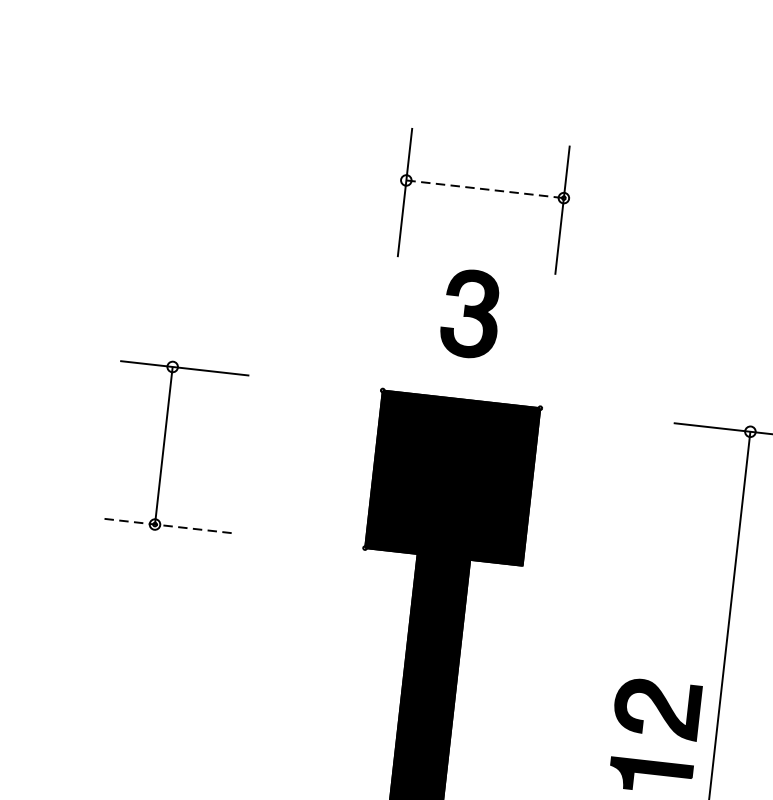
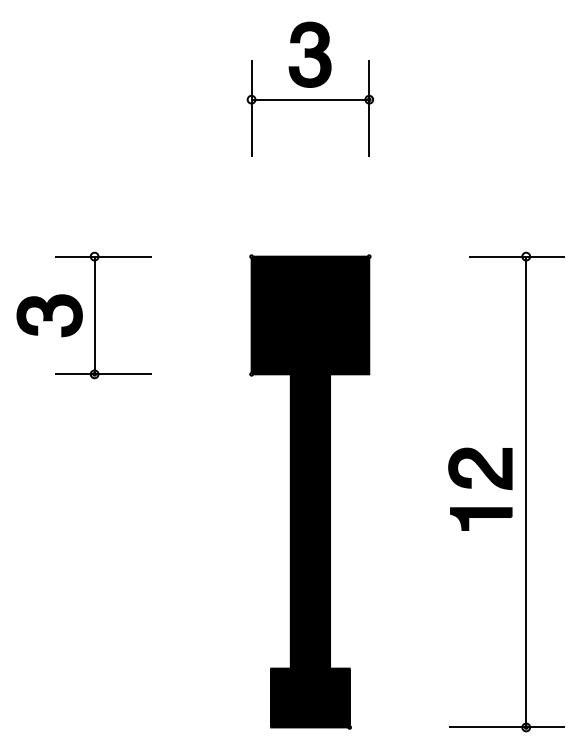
line: (485, 189) -> (310, 99), dashed -> solid
part: (469, 313) -> (309, 54), moved
part: (103, 438) -> (49, 315), added
line: (166, 526) -> (103, 374), dashed -> solid

